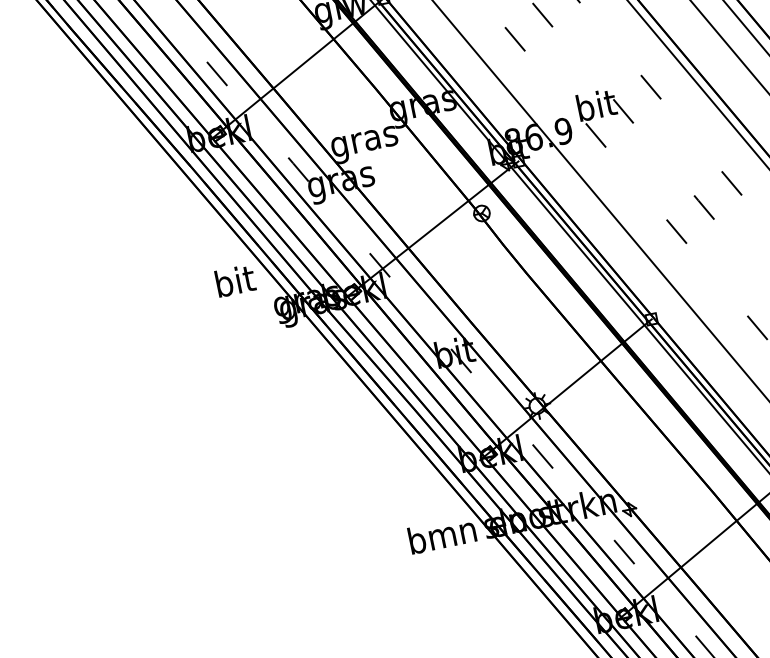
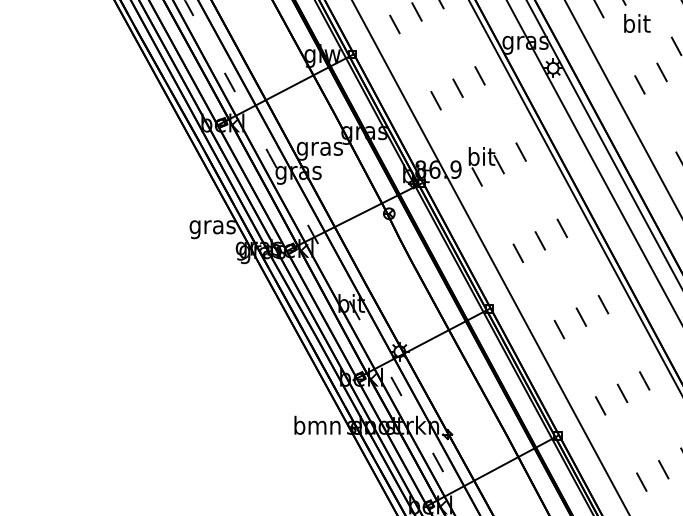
text: (235, 284) -> (212, 227), bit -> gras

